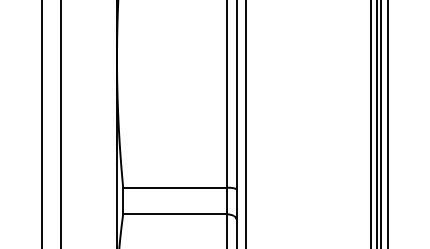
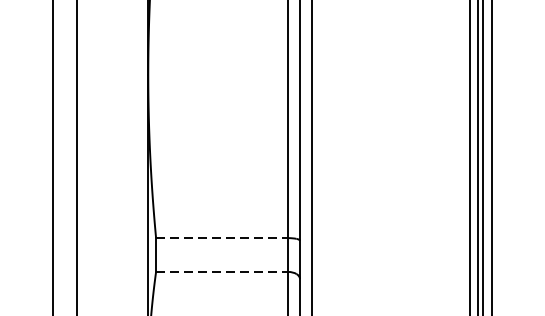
line: (175, 187) -> (222, 237), solid -> dashed
line: (175, 214) -> (222, 272), solid -> dashed

